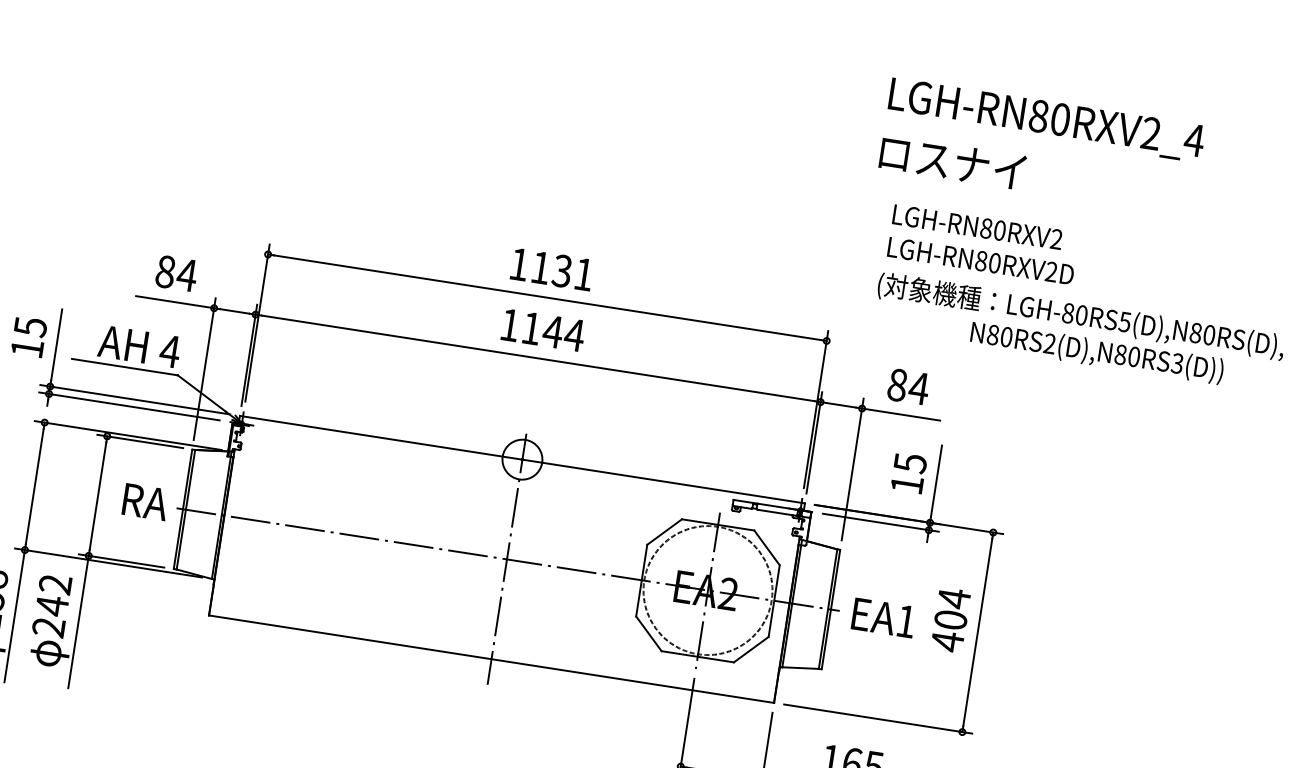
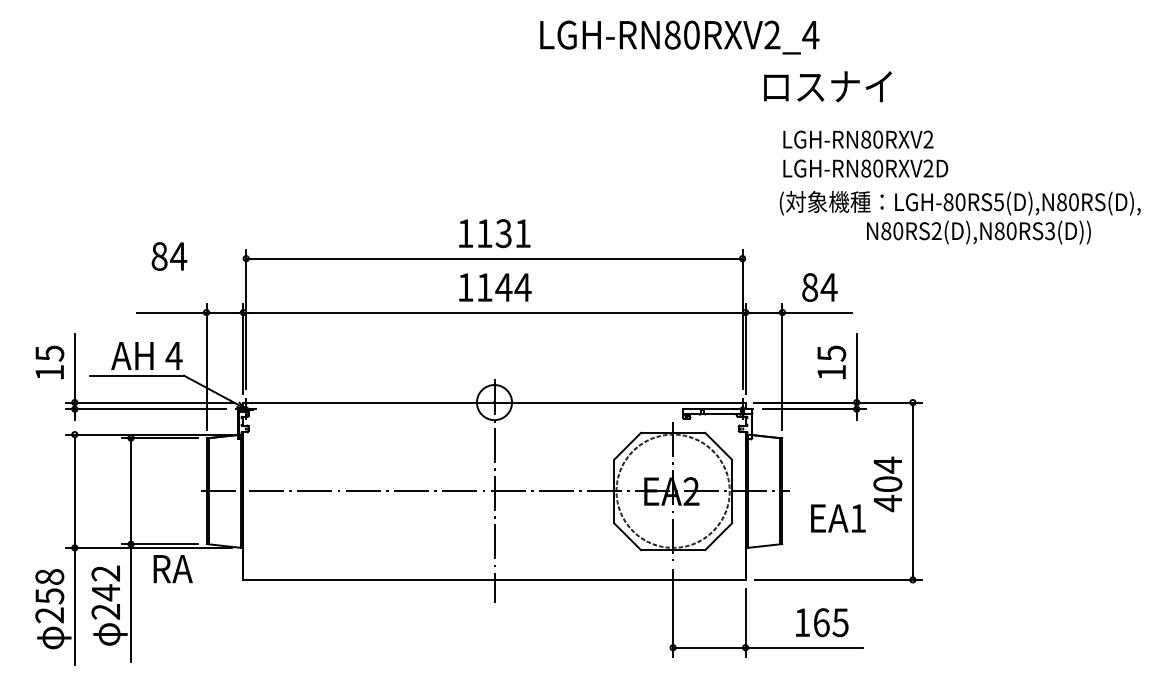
text: (1046, 120) -> (679, 37), moved
text: (176, 273) -> (169, 256), moved
text: (144, 502) -> (172, 569), moved
text: (883, 618) -> (838, 518), moved

